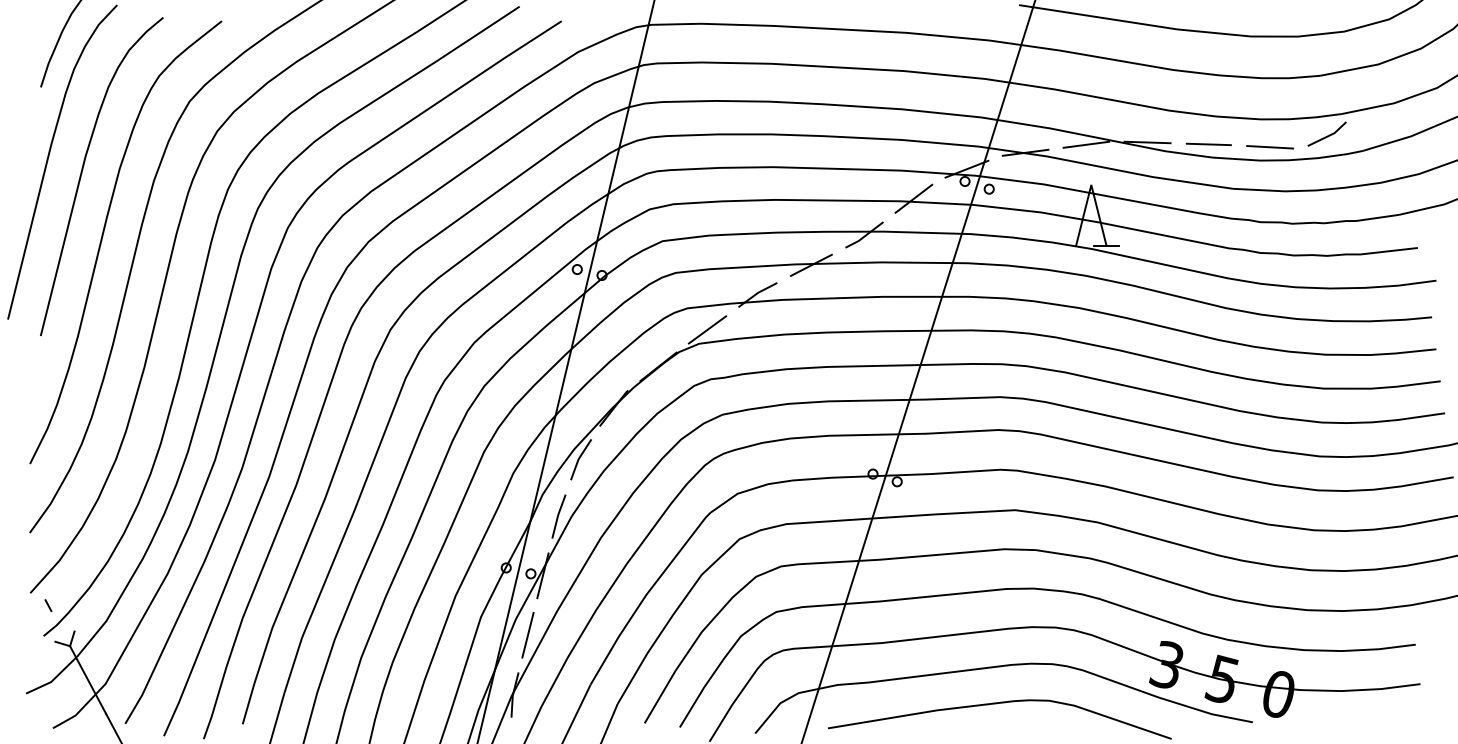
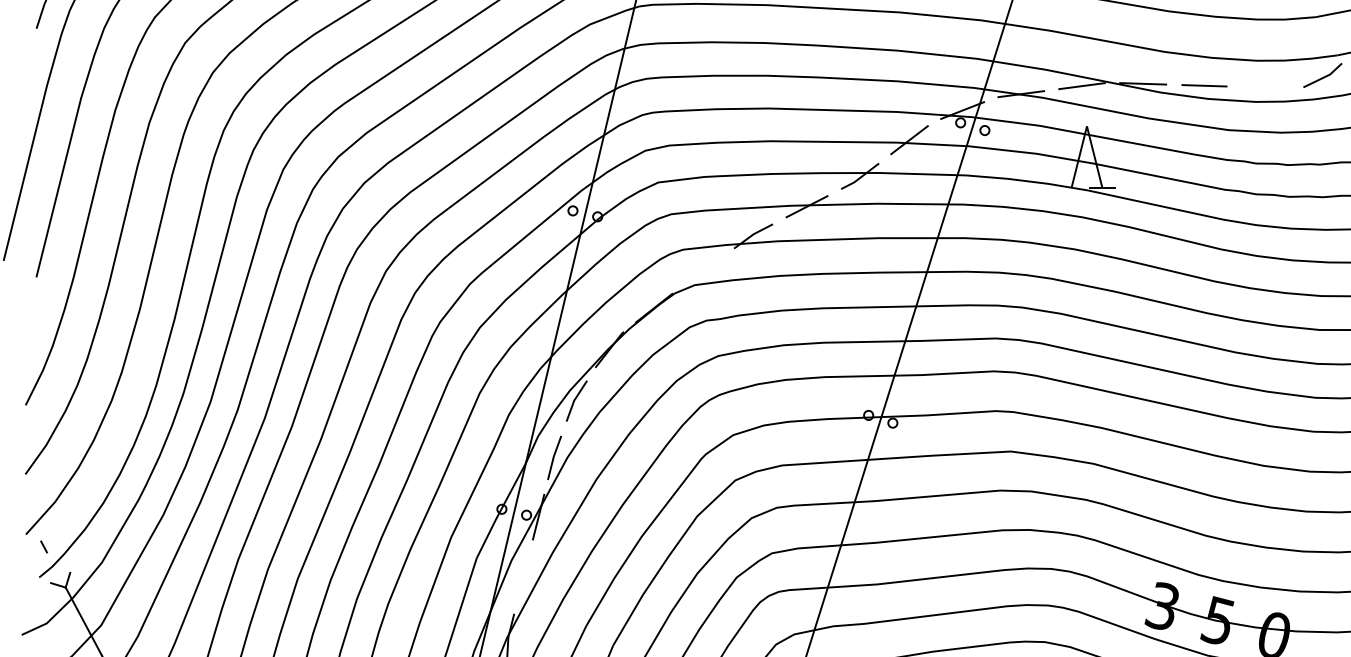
line: (1270, 147) -> (1266, 88), removed
line: (707, 329) -> (703, 270), removed
line: (527, 634) -> (523, 575), removed

